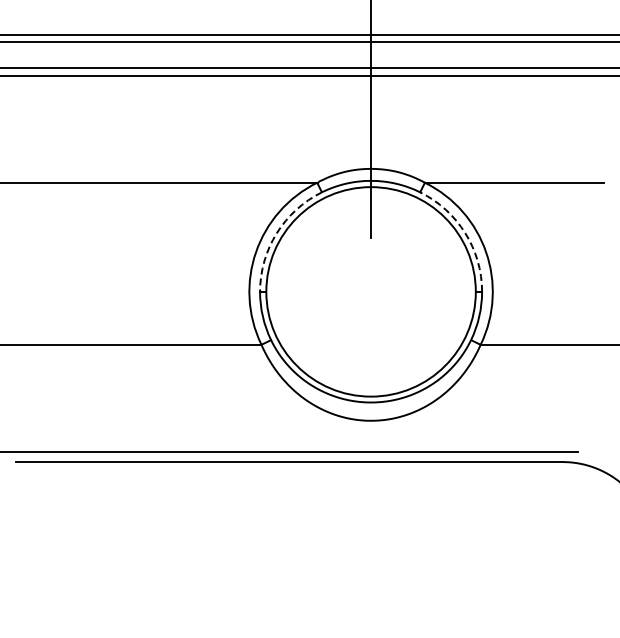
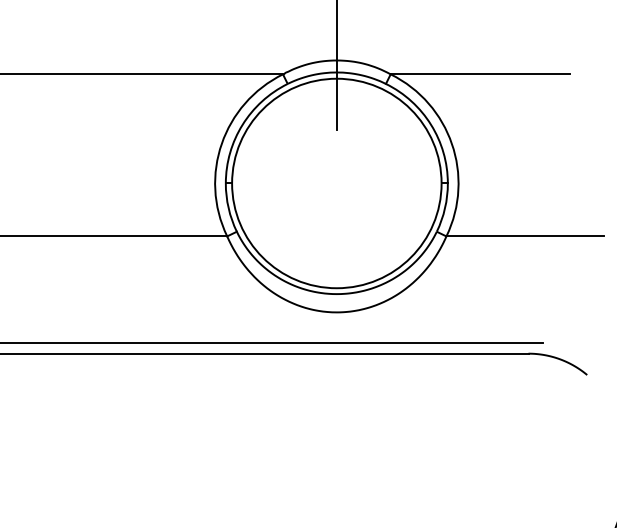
arc: (276, 233) -> (242, 125), dashed -> solid
arc: (465, 233) -> (431, 125), dashed -> solid

